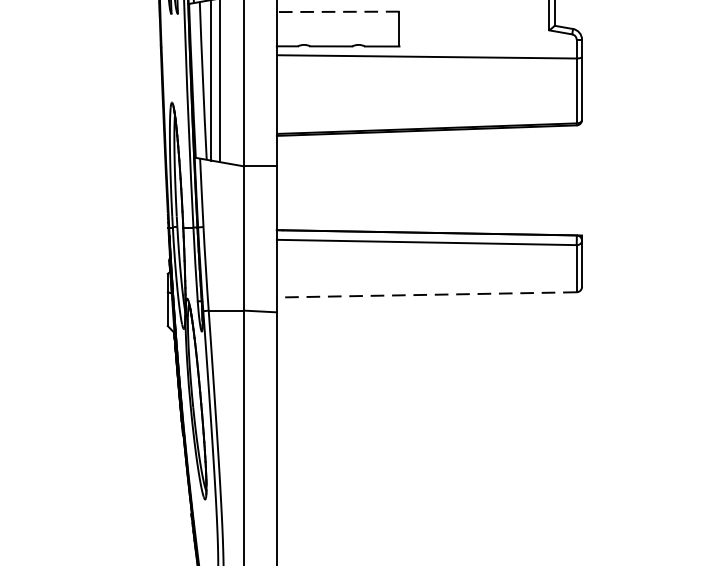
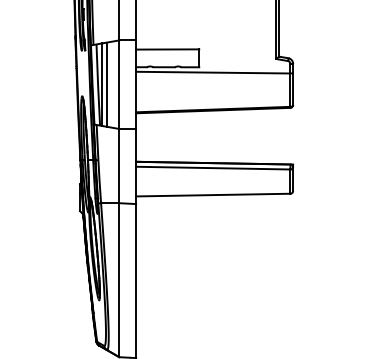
line: (337, 11) -> (167, 49), dashed -> solid
line: (425, 295) -> (212, 195), dashed -> solid

